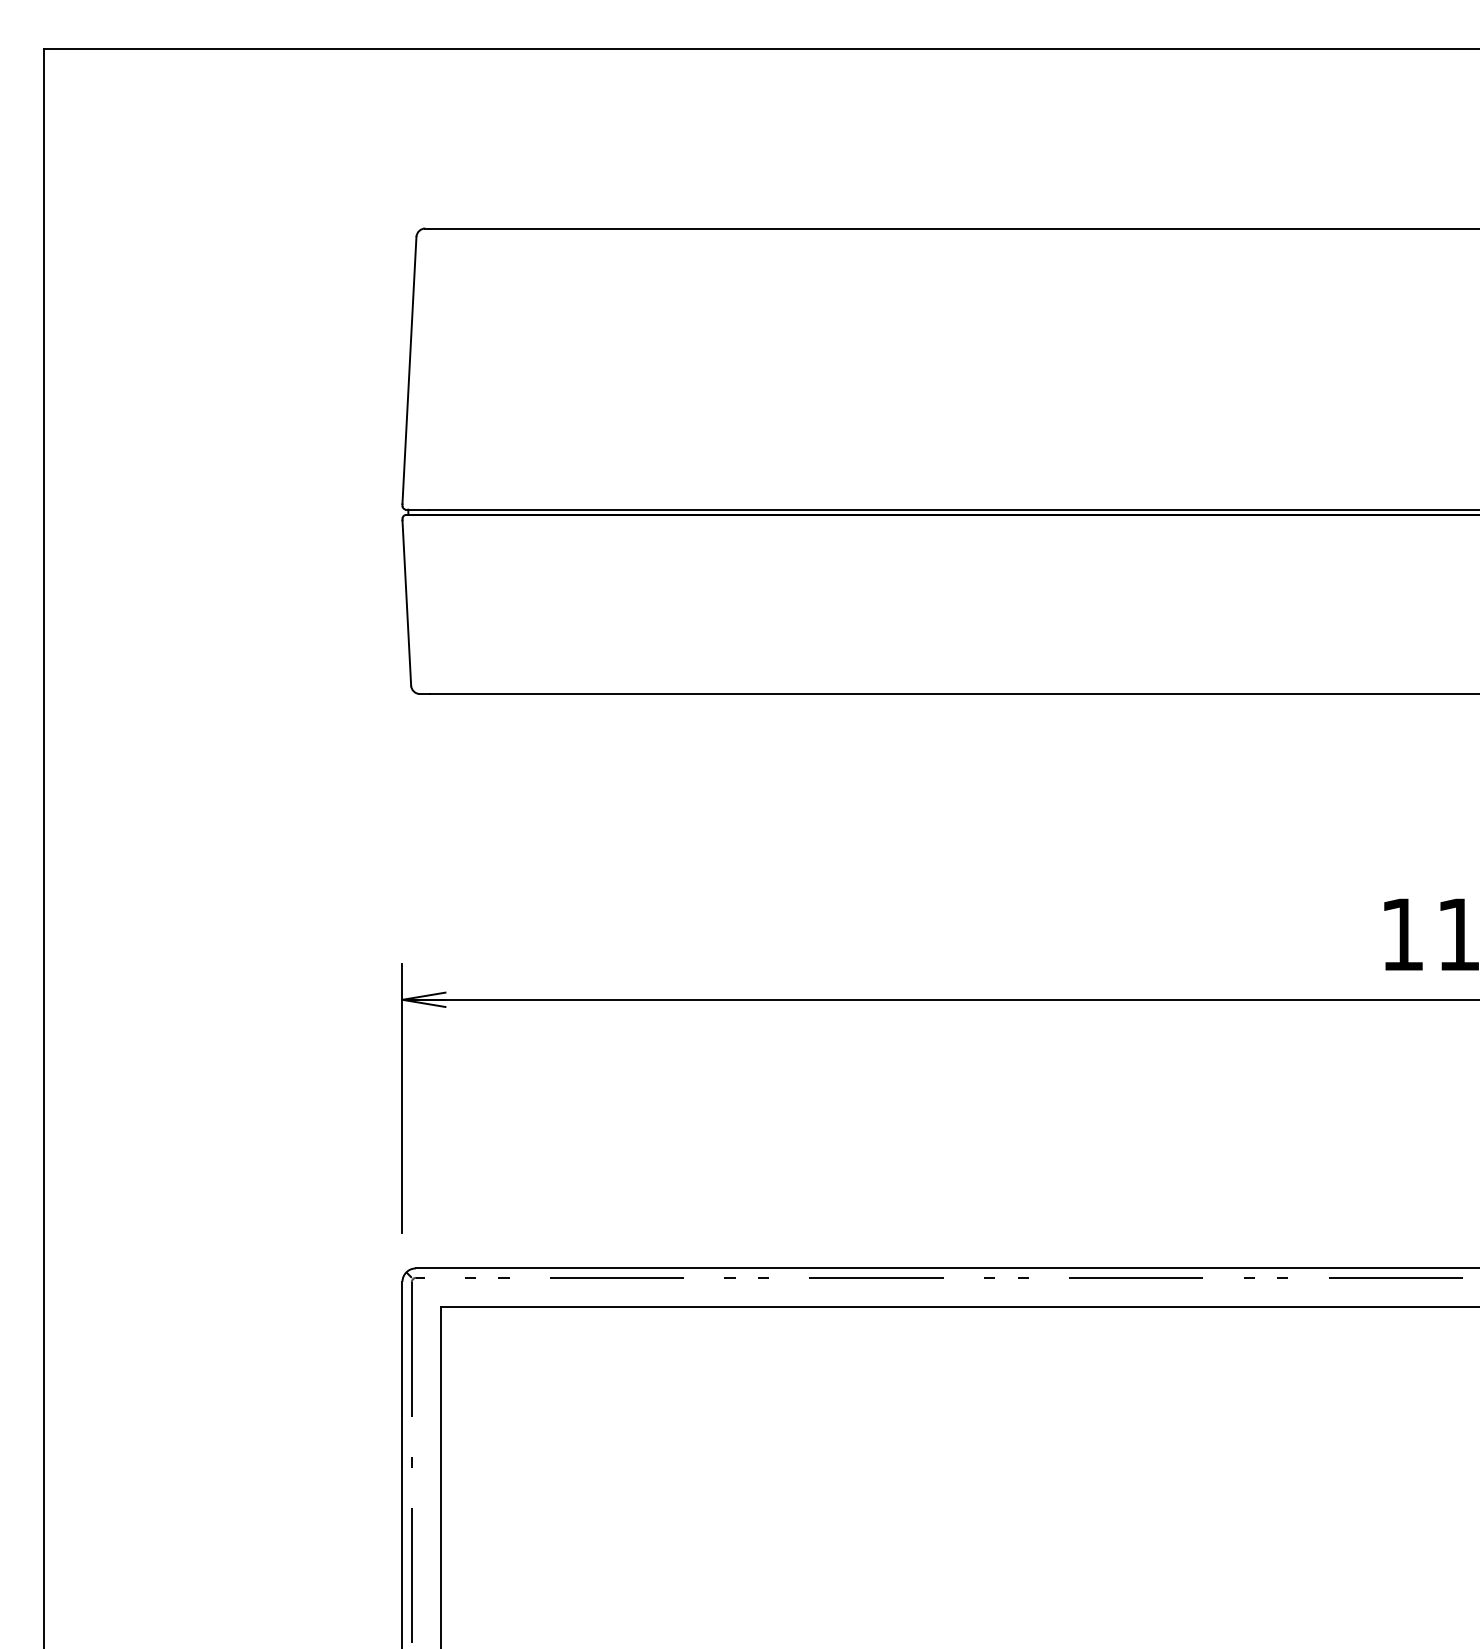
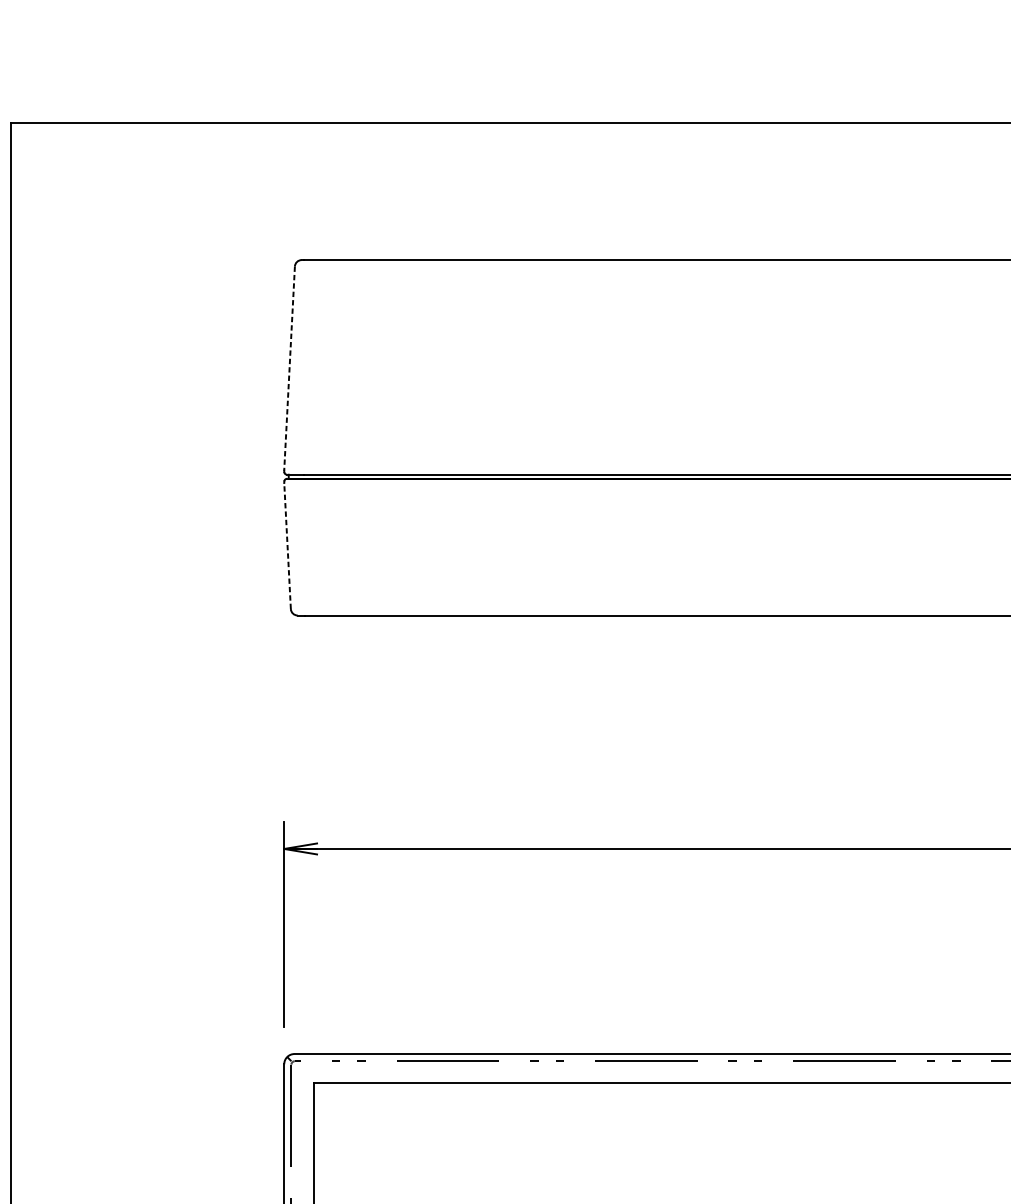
line: (409, 370) -> (289, 368), solid -> dashed
line: (406, 602) -> (287, 545), solid -> dashed

